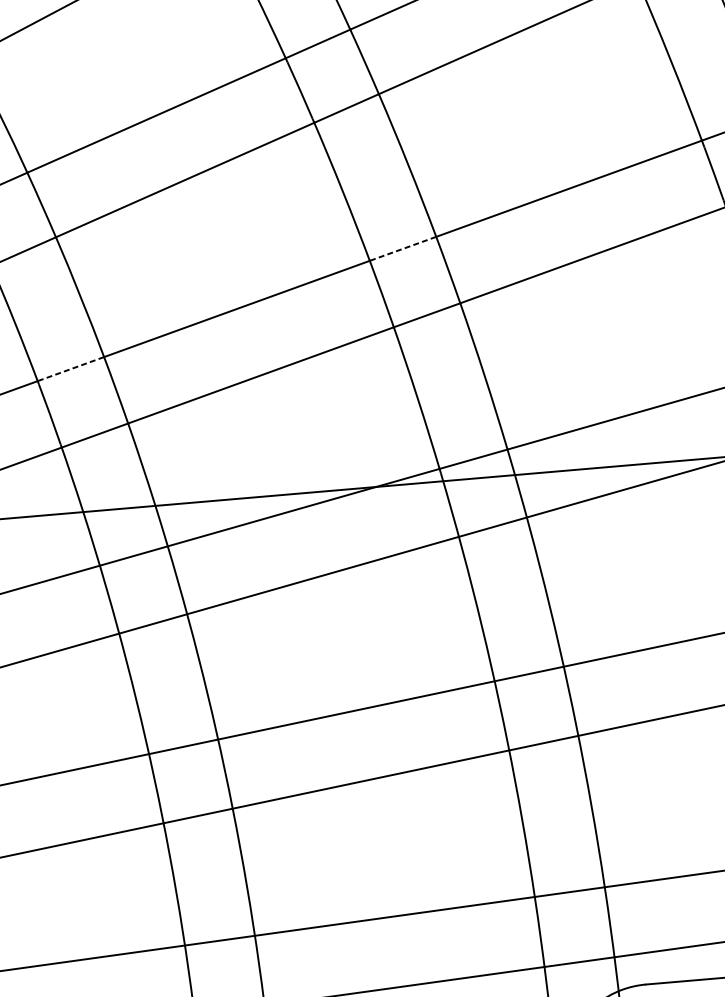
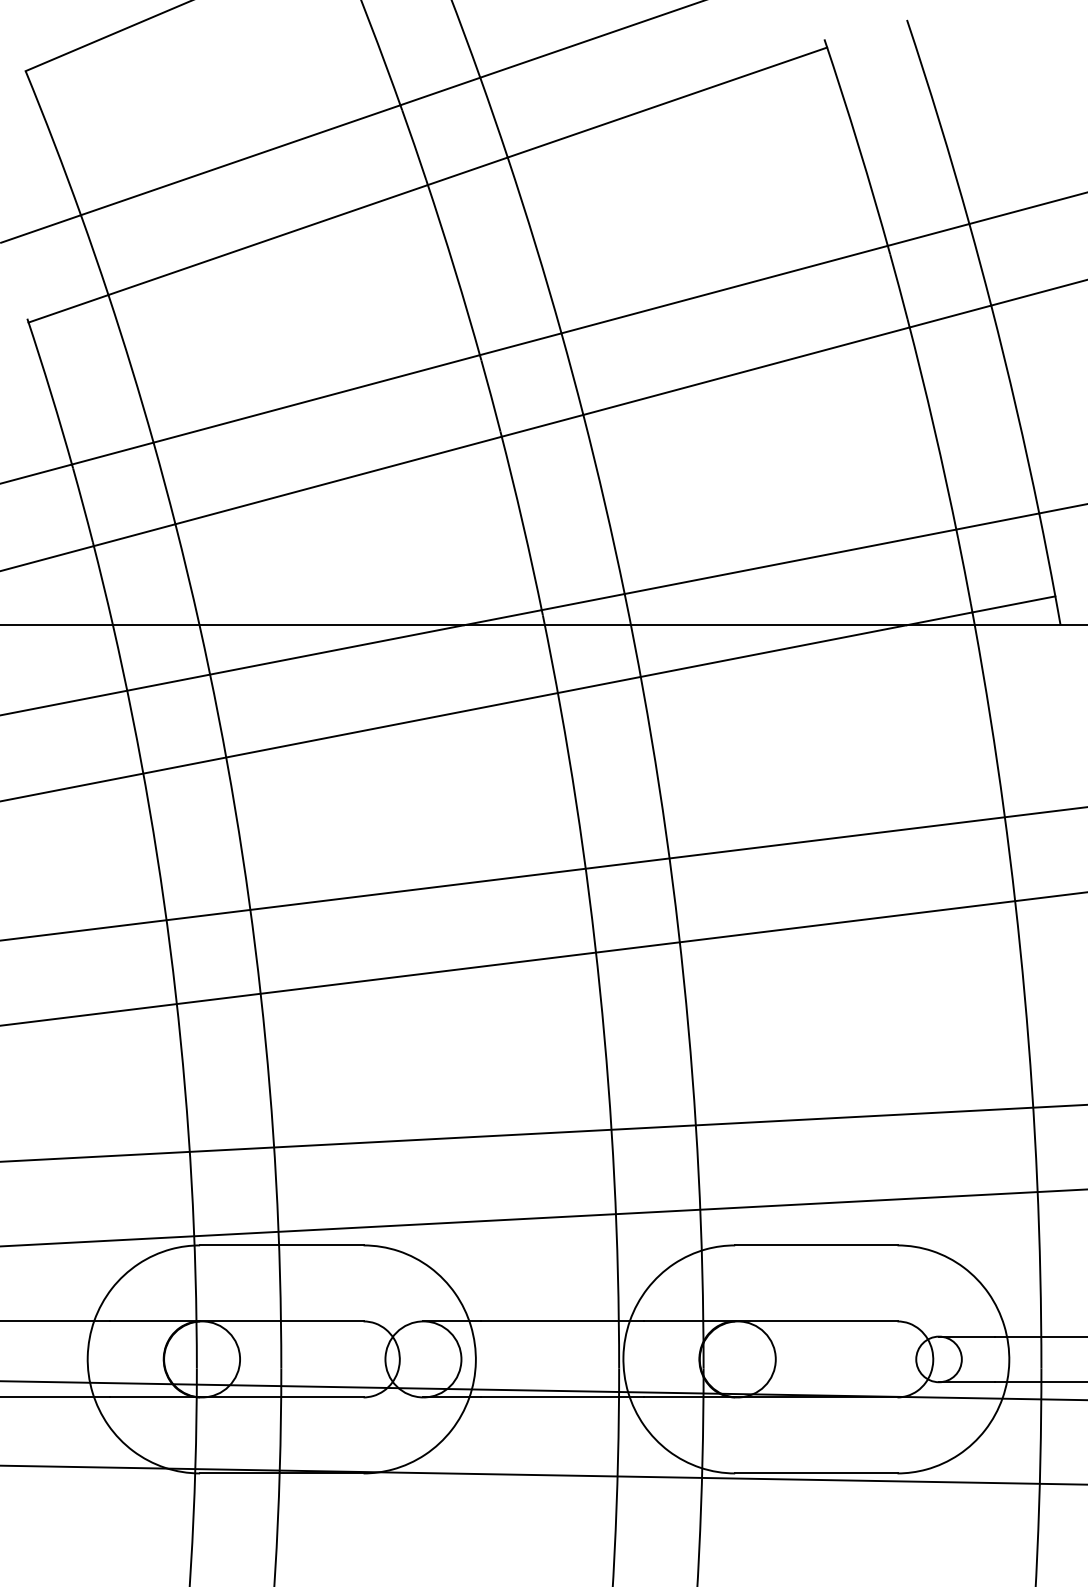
line: (402, 249) -> (520, 344), dashed -> solid
line: (70, 369) -> (112, 453), dashed -> solid

